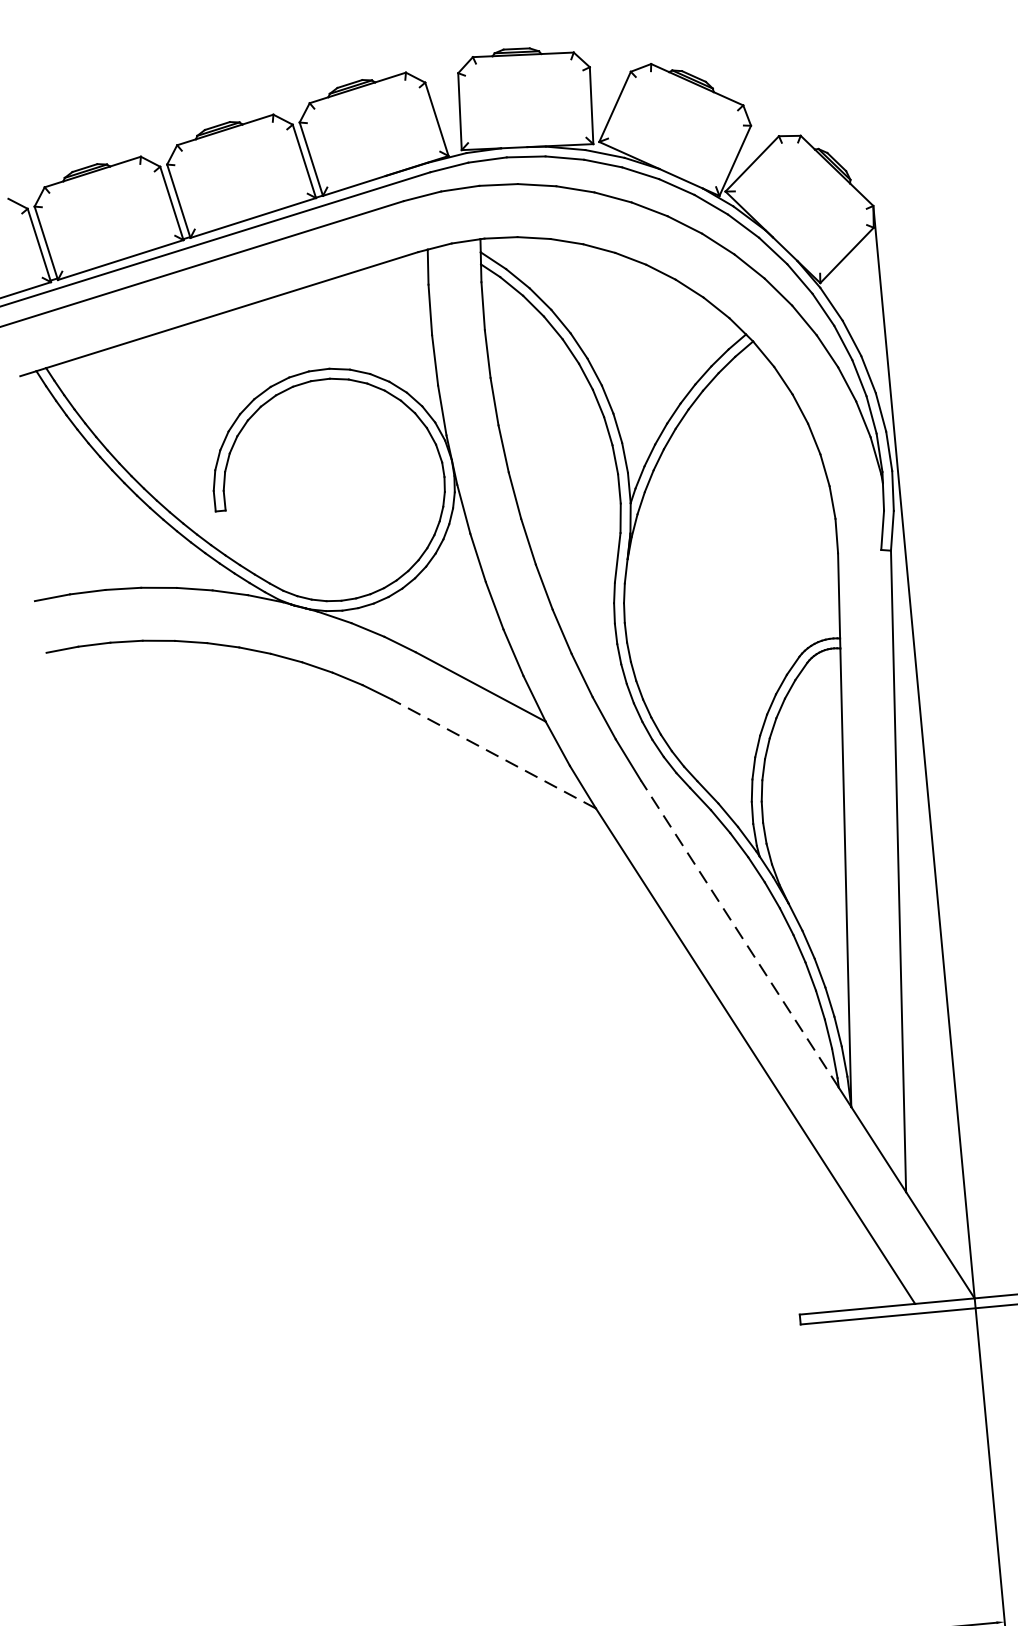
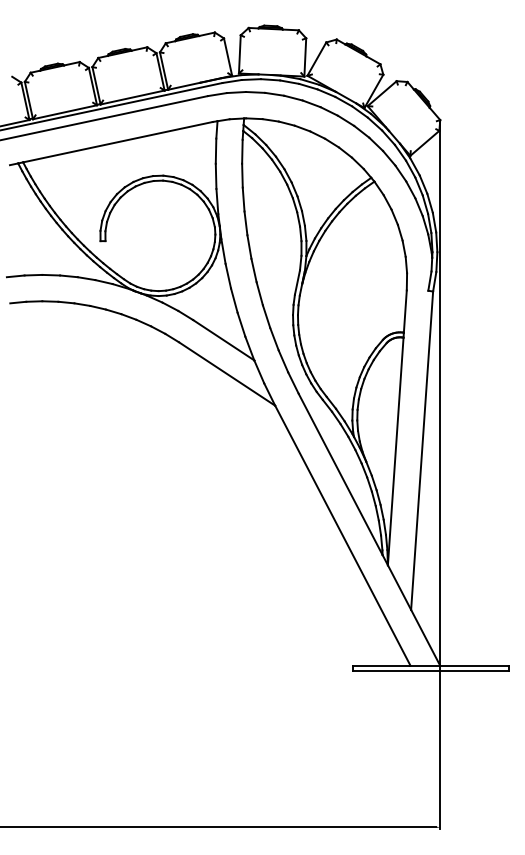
line: (494, 752) -> (227, 373), dashed -> solid
line: (739, 934) -> (340, 474), dashed -> solid

